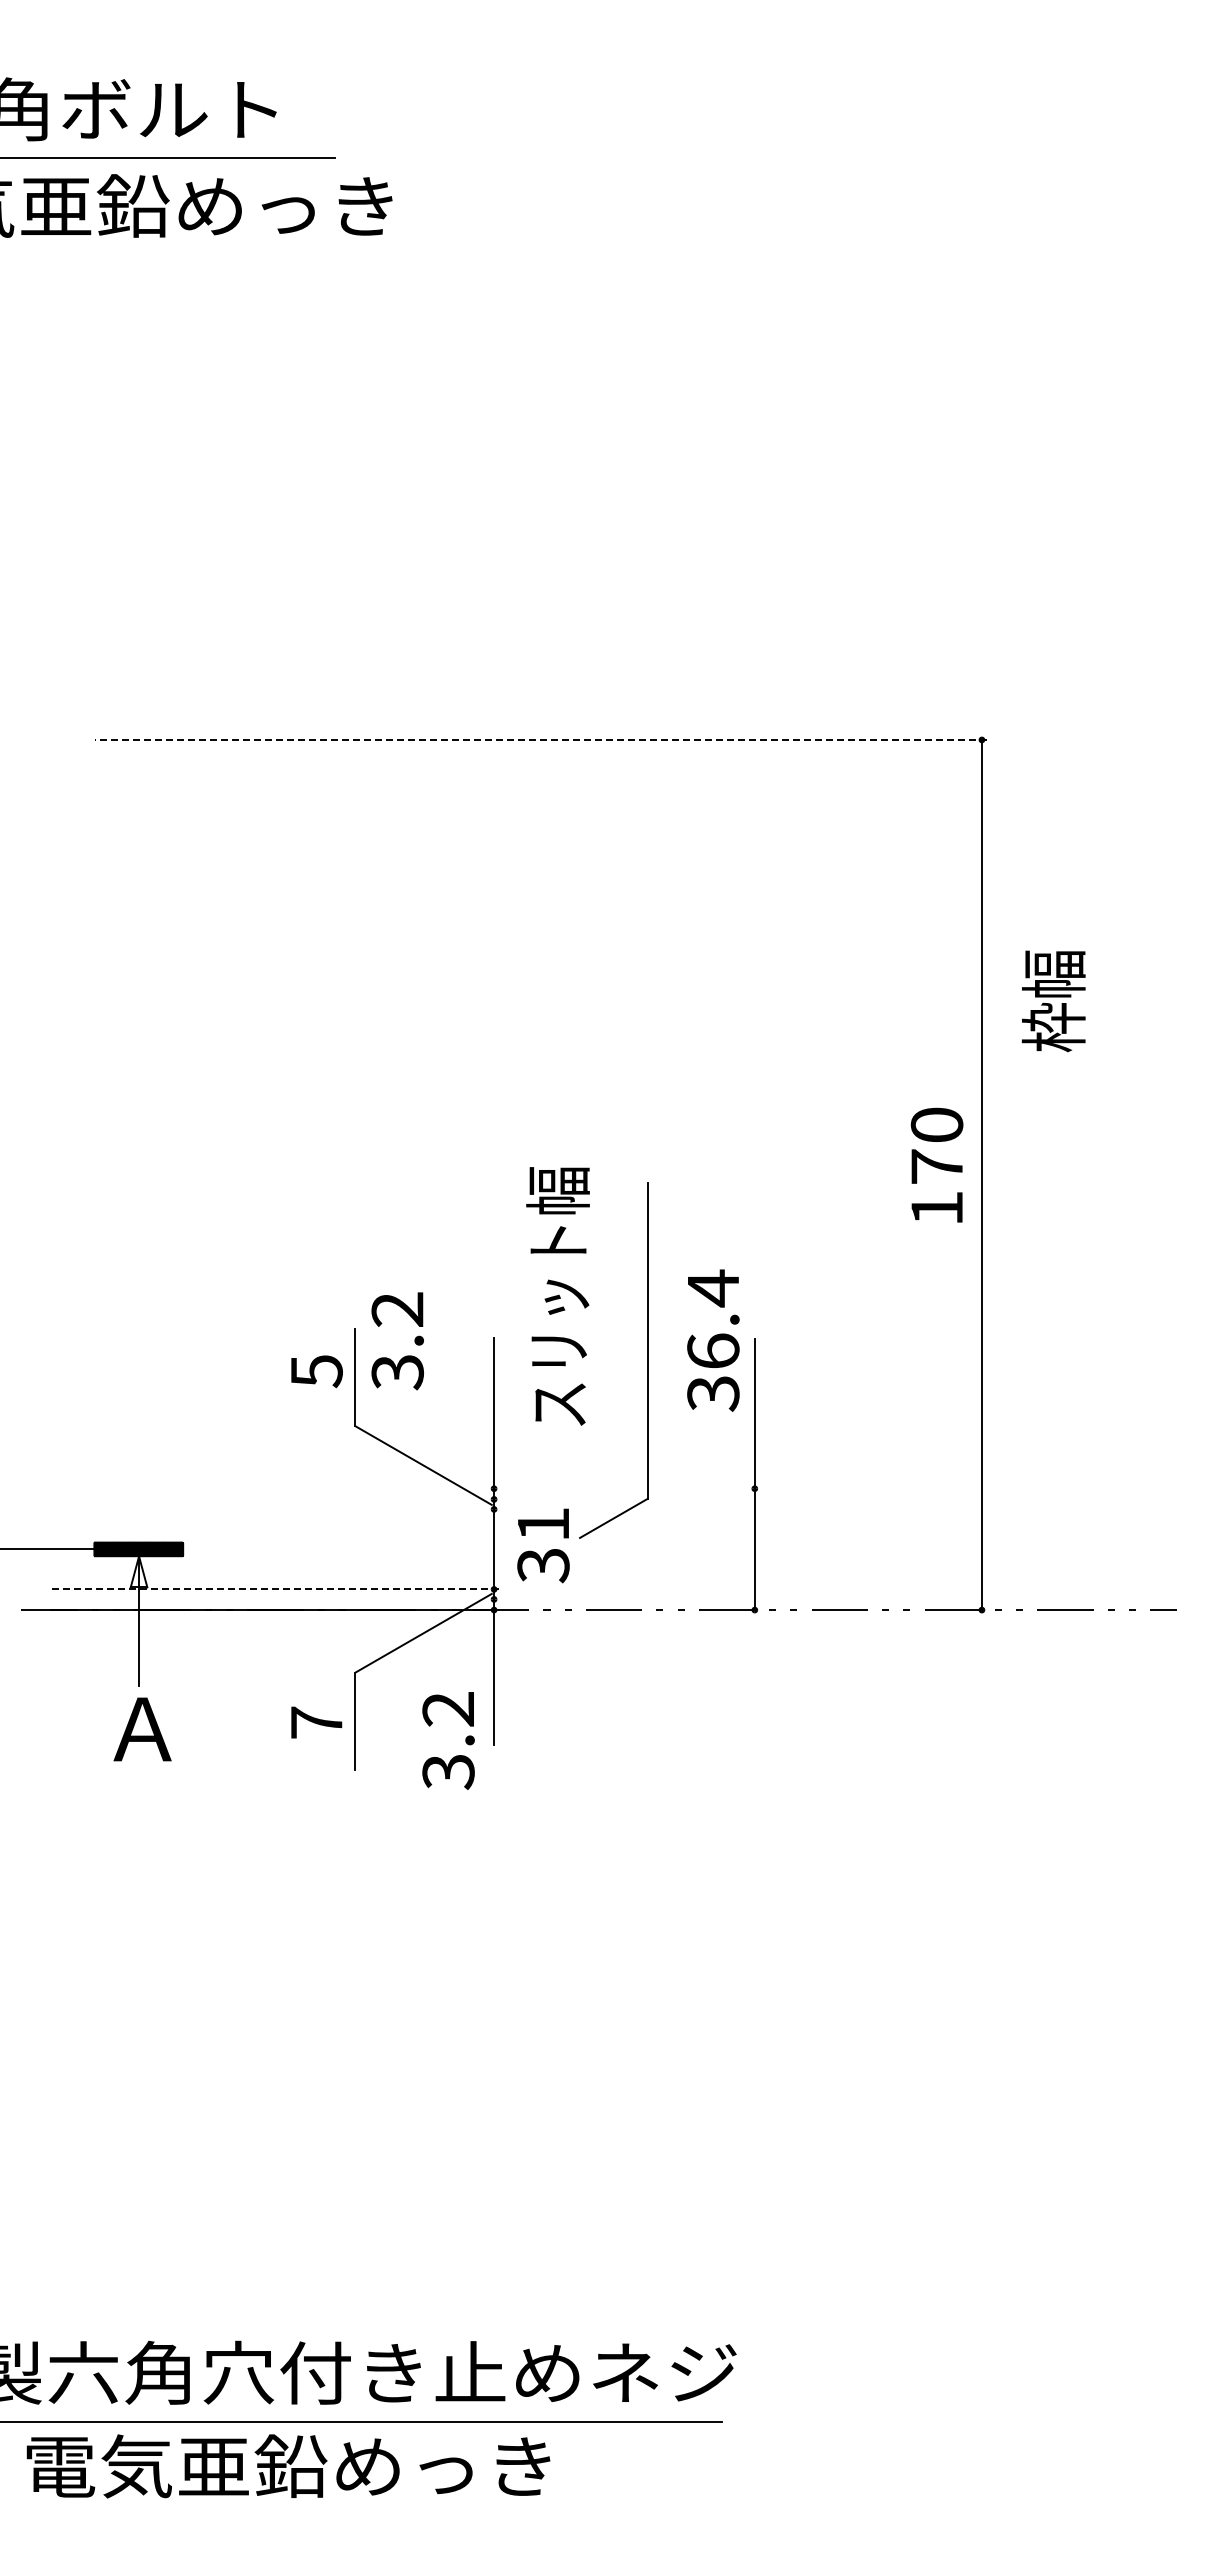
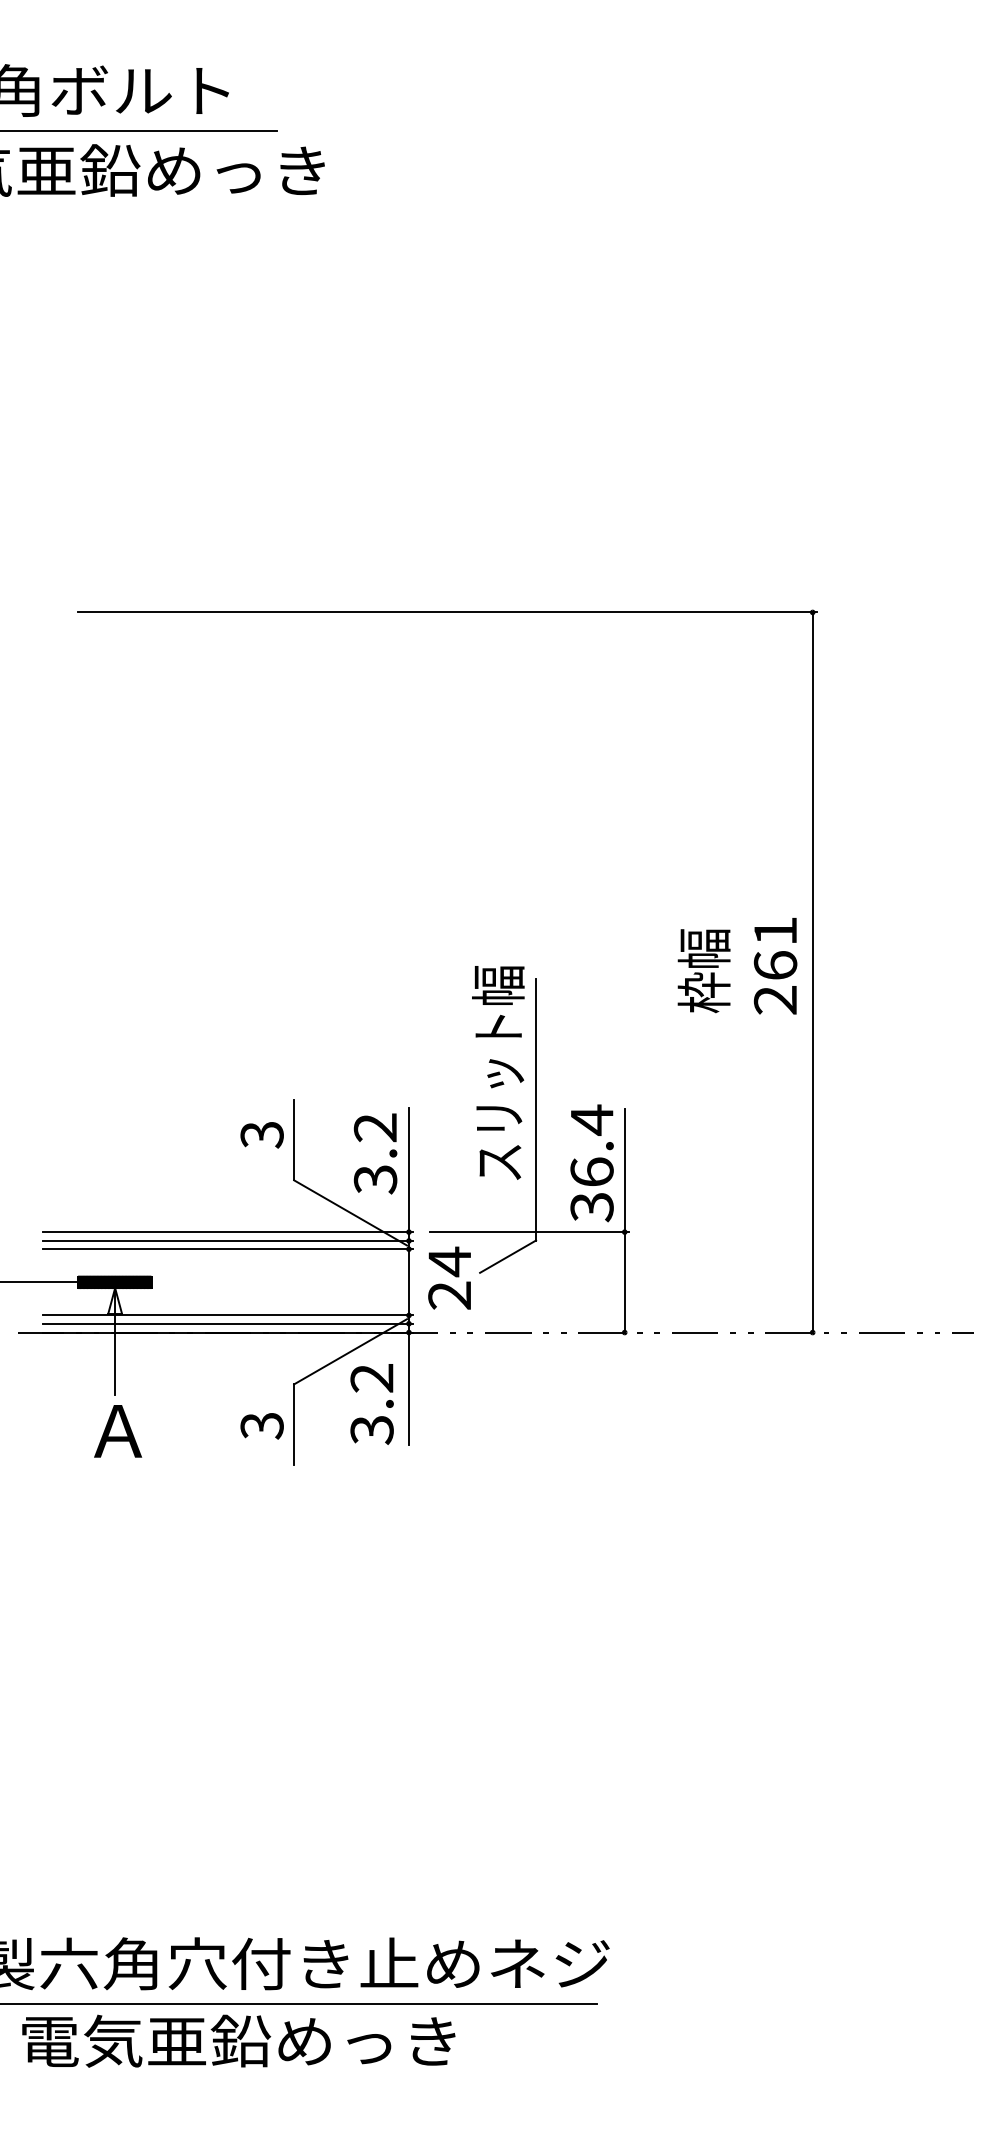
line: (540, 739) -> (447, 612), dashed -> solid
text: (1053, 1001) -> (703, 971), moved
text: (936, 1166) -> (775, 965), 170 -> 261
text: (557, 1296) -> (497, 1073), moved
text: (713, 1340) -> (592, 1163), moved
text: (397, 1341) -> (375, 1154), moved
text: (316, 1371) -> (261, 1135), 5 -> 3
line: (275, 1488) -> (228, 1231), added
line: (639, 1488) -> (529, 1231), added
line: (275, 1499) -> (228, 1241), added
line: (275, 1509) -> (228, 1249), added
text: (543, 1544) -> (449, 1278), 31 -> 24
line: (275, 1589) -> (228, 1315), dashed -> solid
line: (275, 1599) -> (228, 1323), added
text: (316, 1722) -> (261, 1425), 7 -> 3
text: (448, 1740) -> (372, 1404), moved

